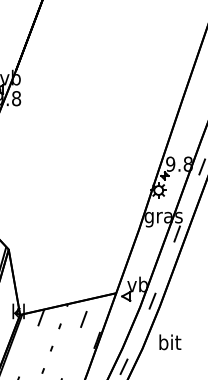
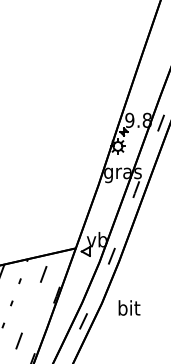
text: (170, 342) -> (129, 308), moved

